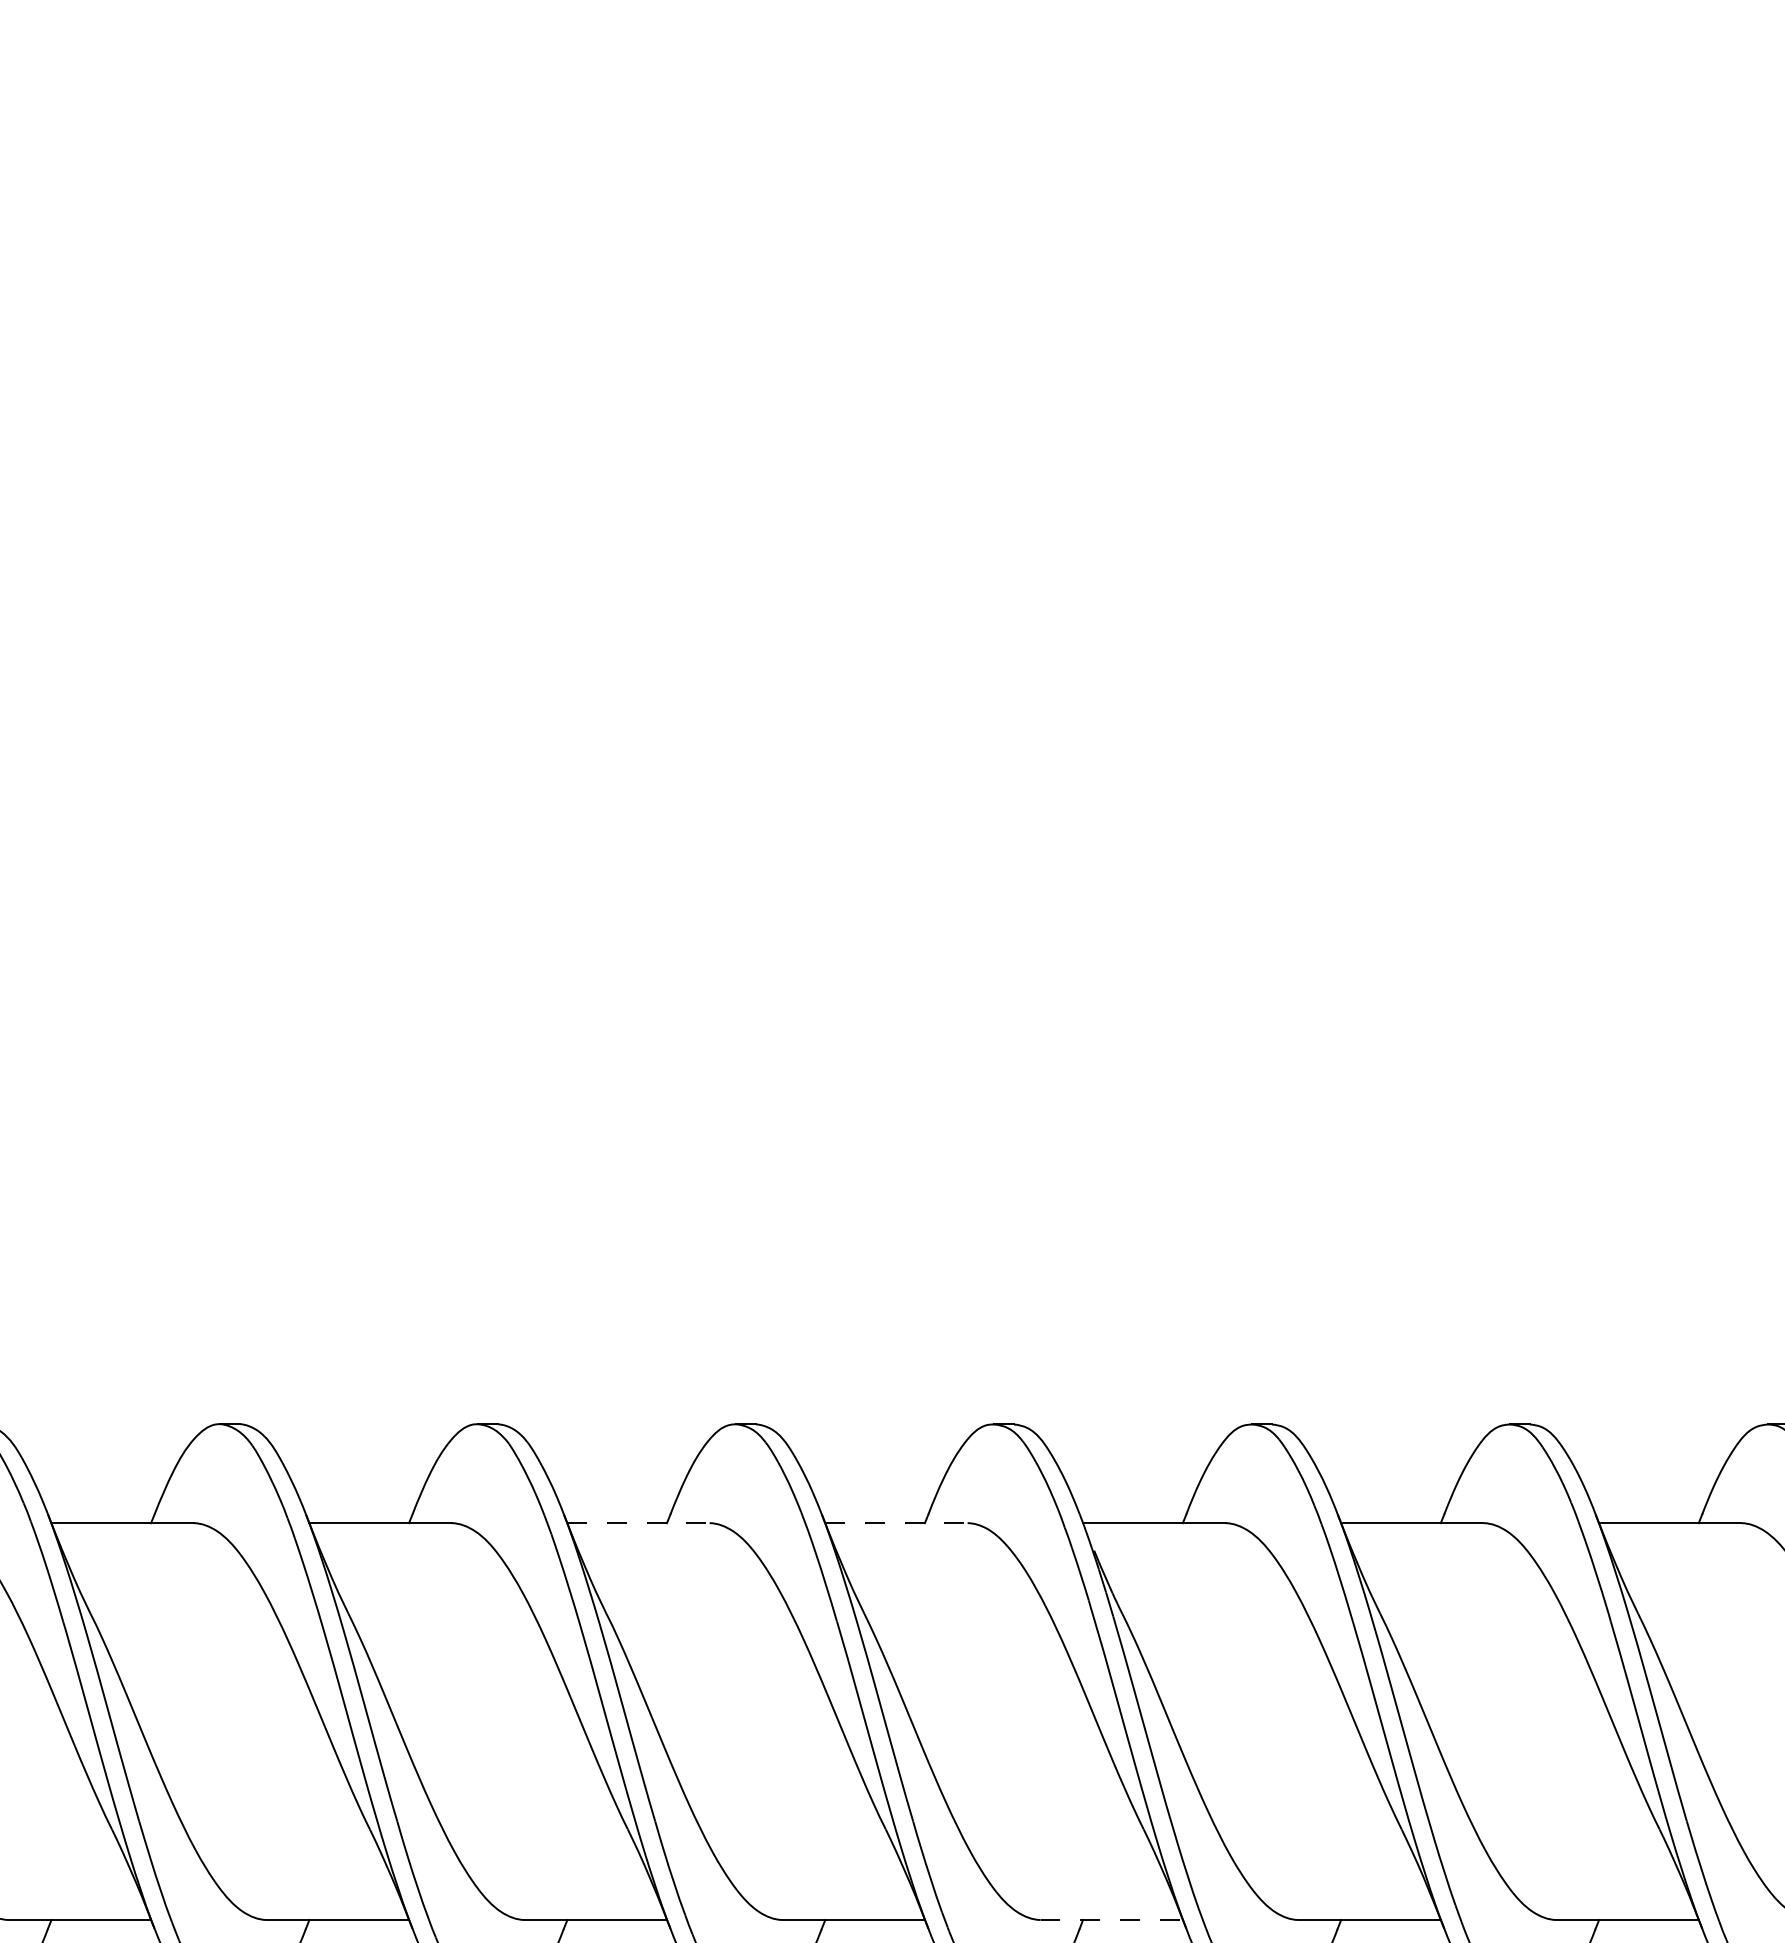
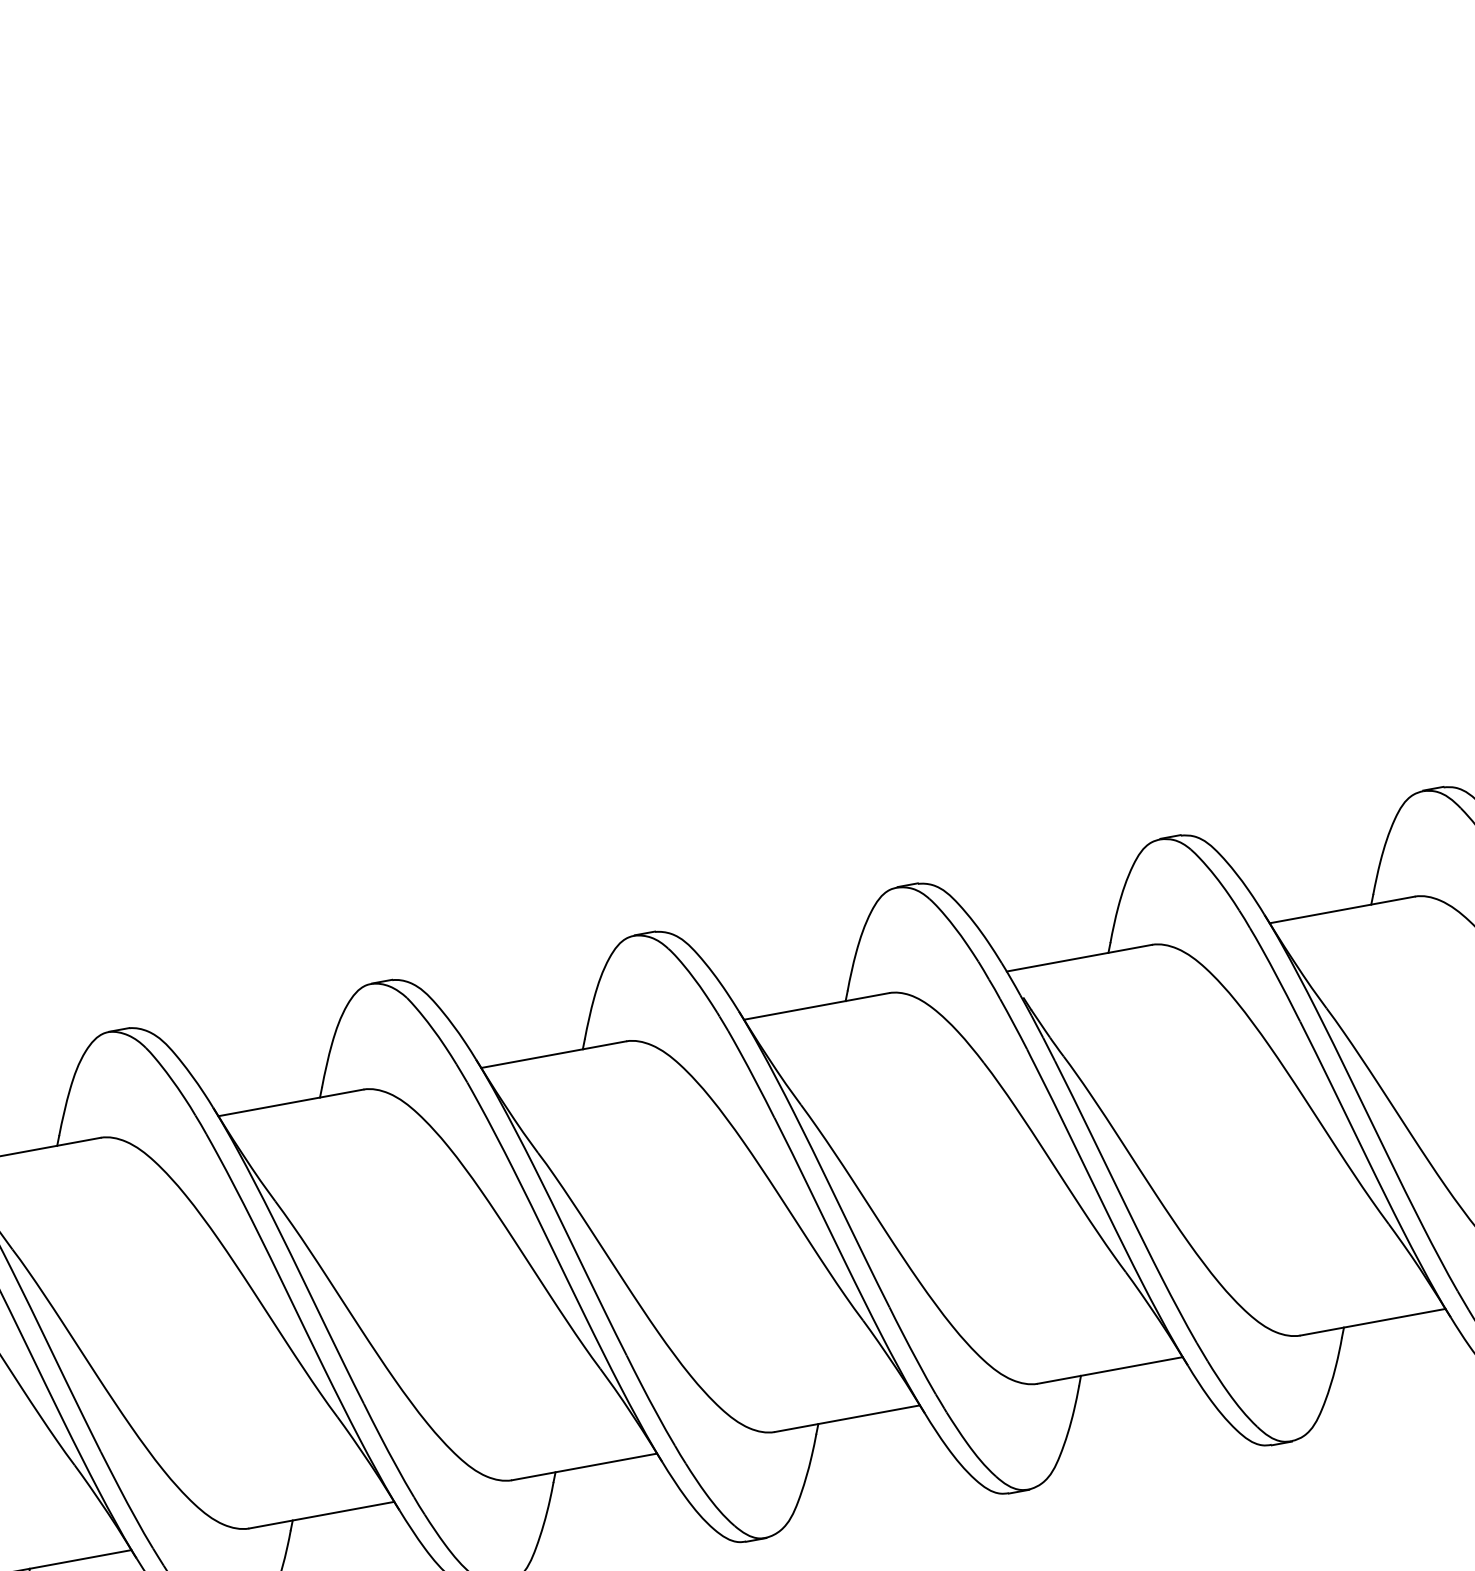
line: (639, 1523) -> (554, 1054), dashed -> solid
line: (896, 1523) -> (816, 1006), dashed -> solid
line: (1112, 1919) -> (1110, 1369), dashed -> solid

